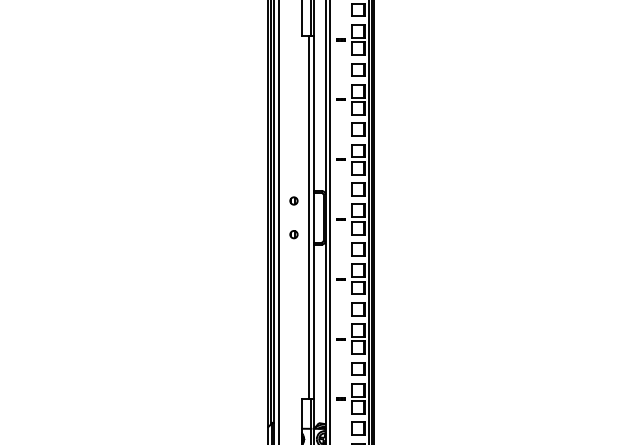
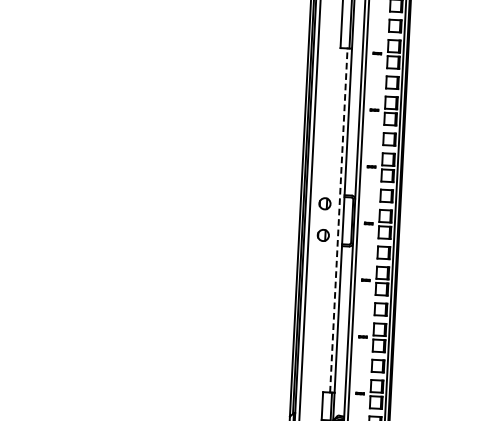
part: (293, 200) -> (324, 203), size x1.6
line: (309, 217) -> (338, 220), solid -> dashed
part: (293, 234) -> (322, 235), size x1.6

